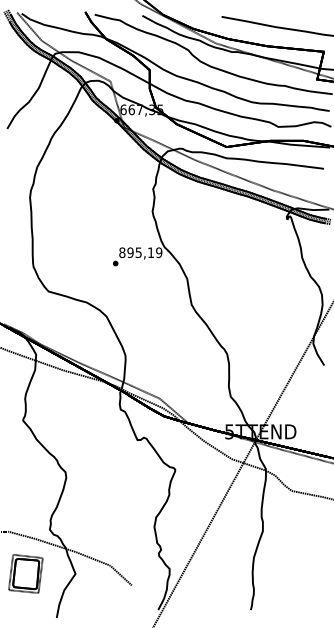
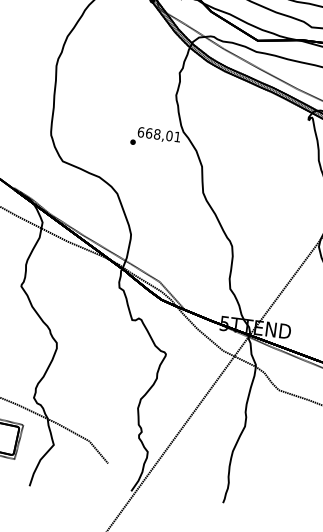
text: (140, 252) -> (159, 134), 895,19 -> 668,01

